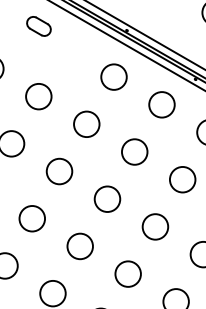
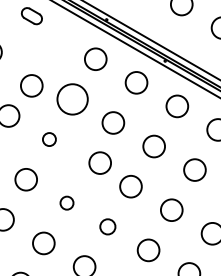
circle: (38, 96) -> (31, 85), moved
circle: (86, 124) -> (72, 99), size x1.4
circle: (59, 171) -> (49, 139), size x0.6
circle: (106, 198) -> (99, 162), moved
circle: (79, 245) -> (66, 202), size x0.6
circle: (127, 273) -> (107, 226), size x0.7

